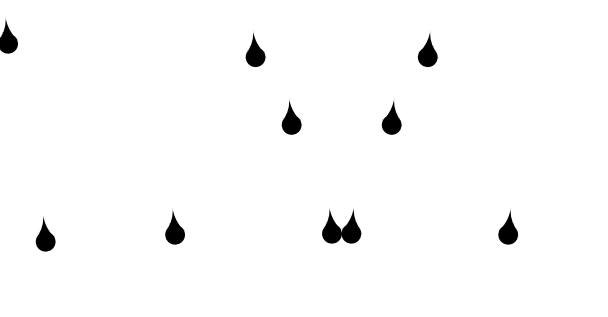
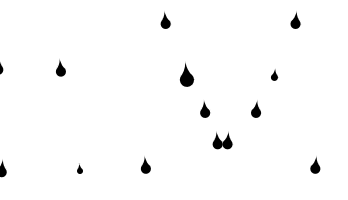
part: (254, 49) -> (186, 74), size x1.4
part: (427, 49) -> (274, 74), size x0.7
part: (341, 226) -> (222, 140), moved
part: (44, 234) -> (79, 168), size x0.6

